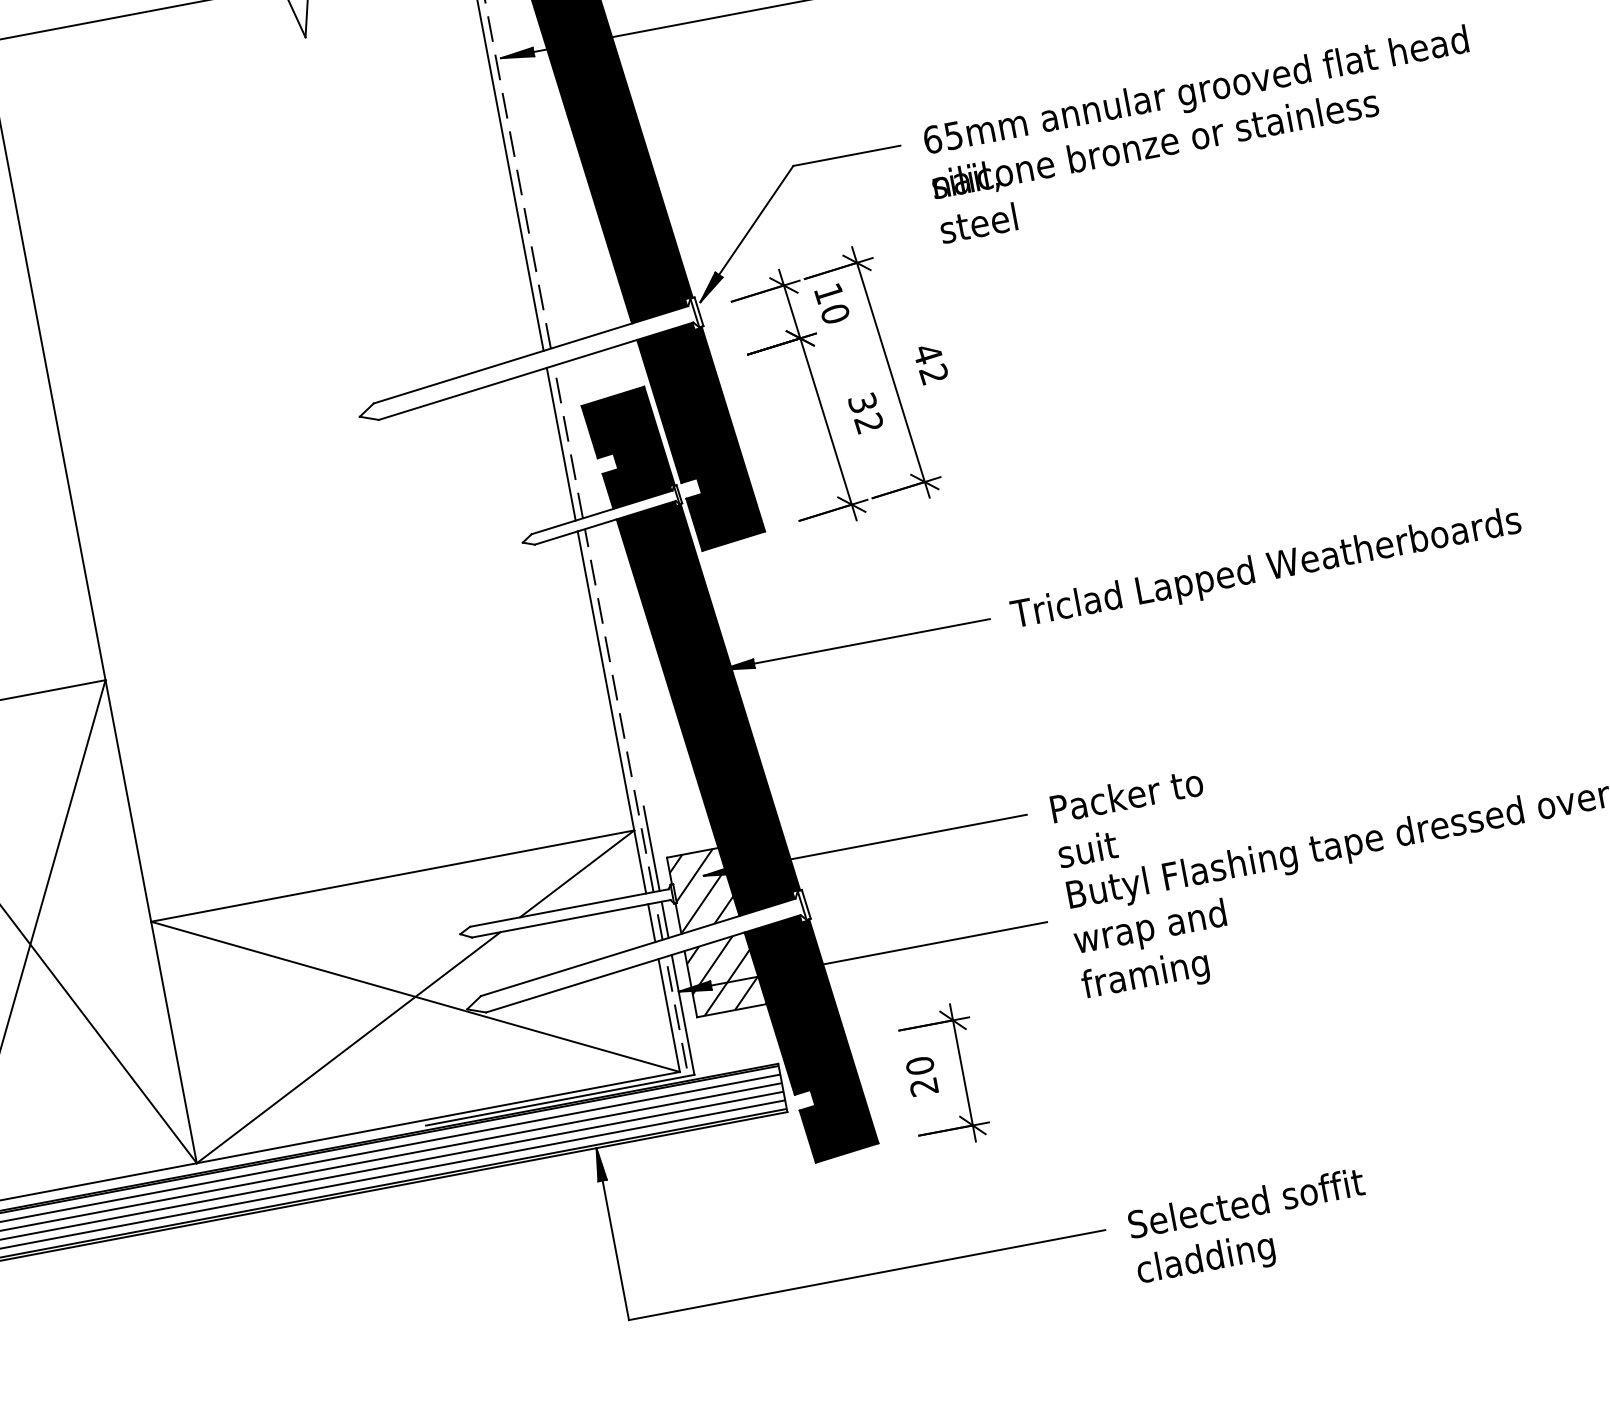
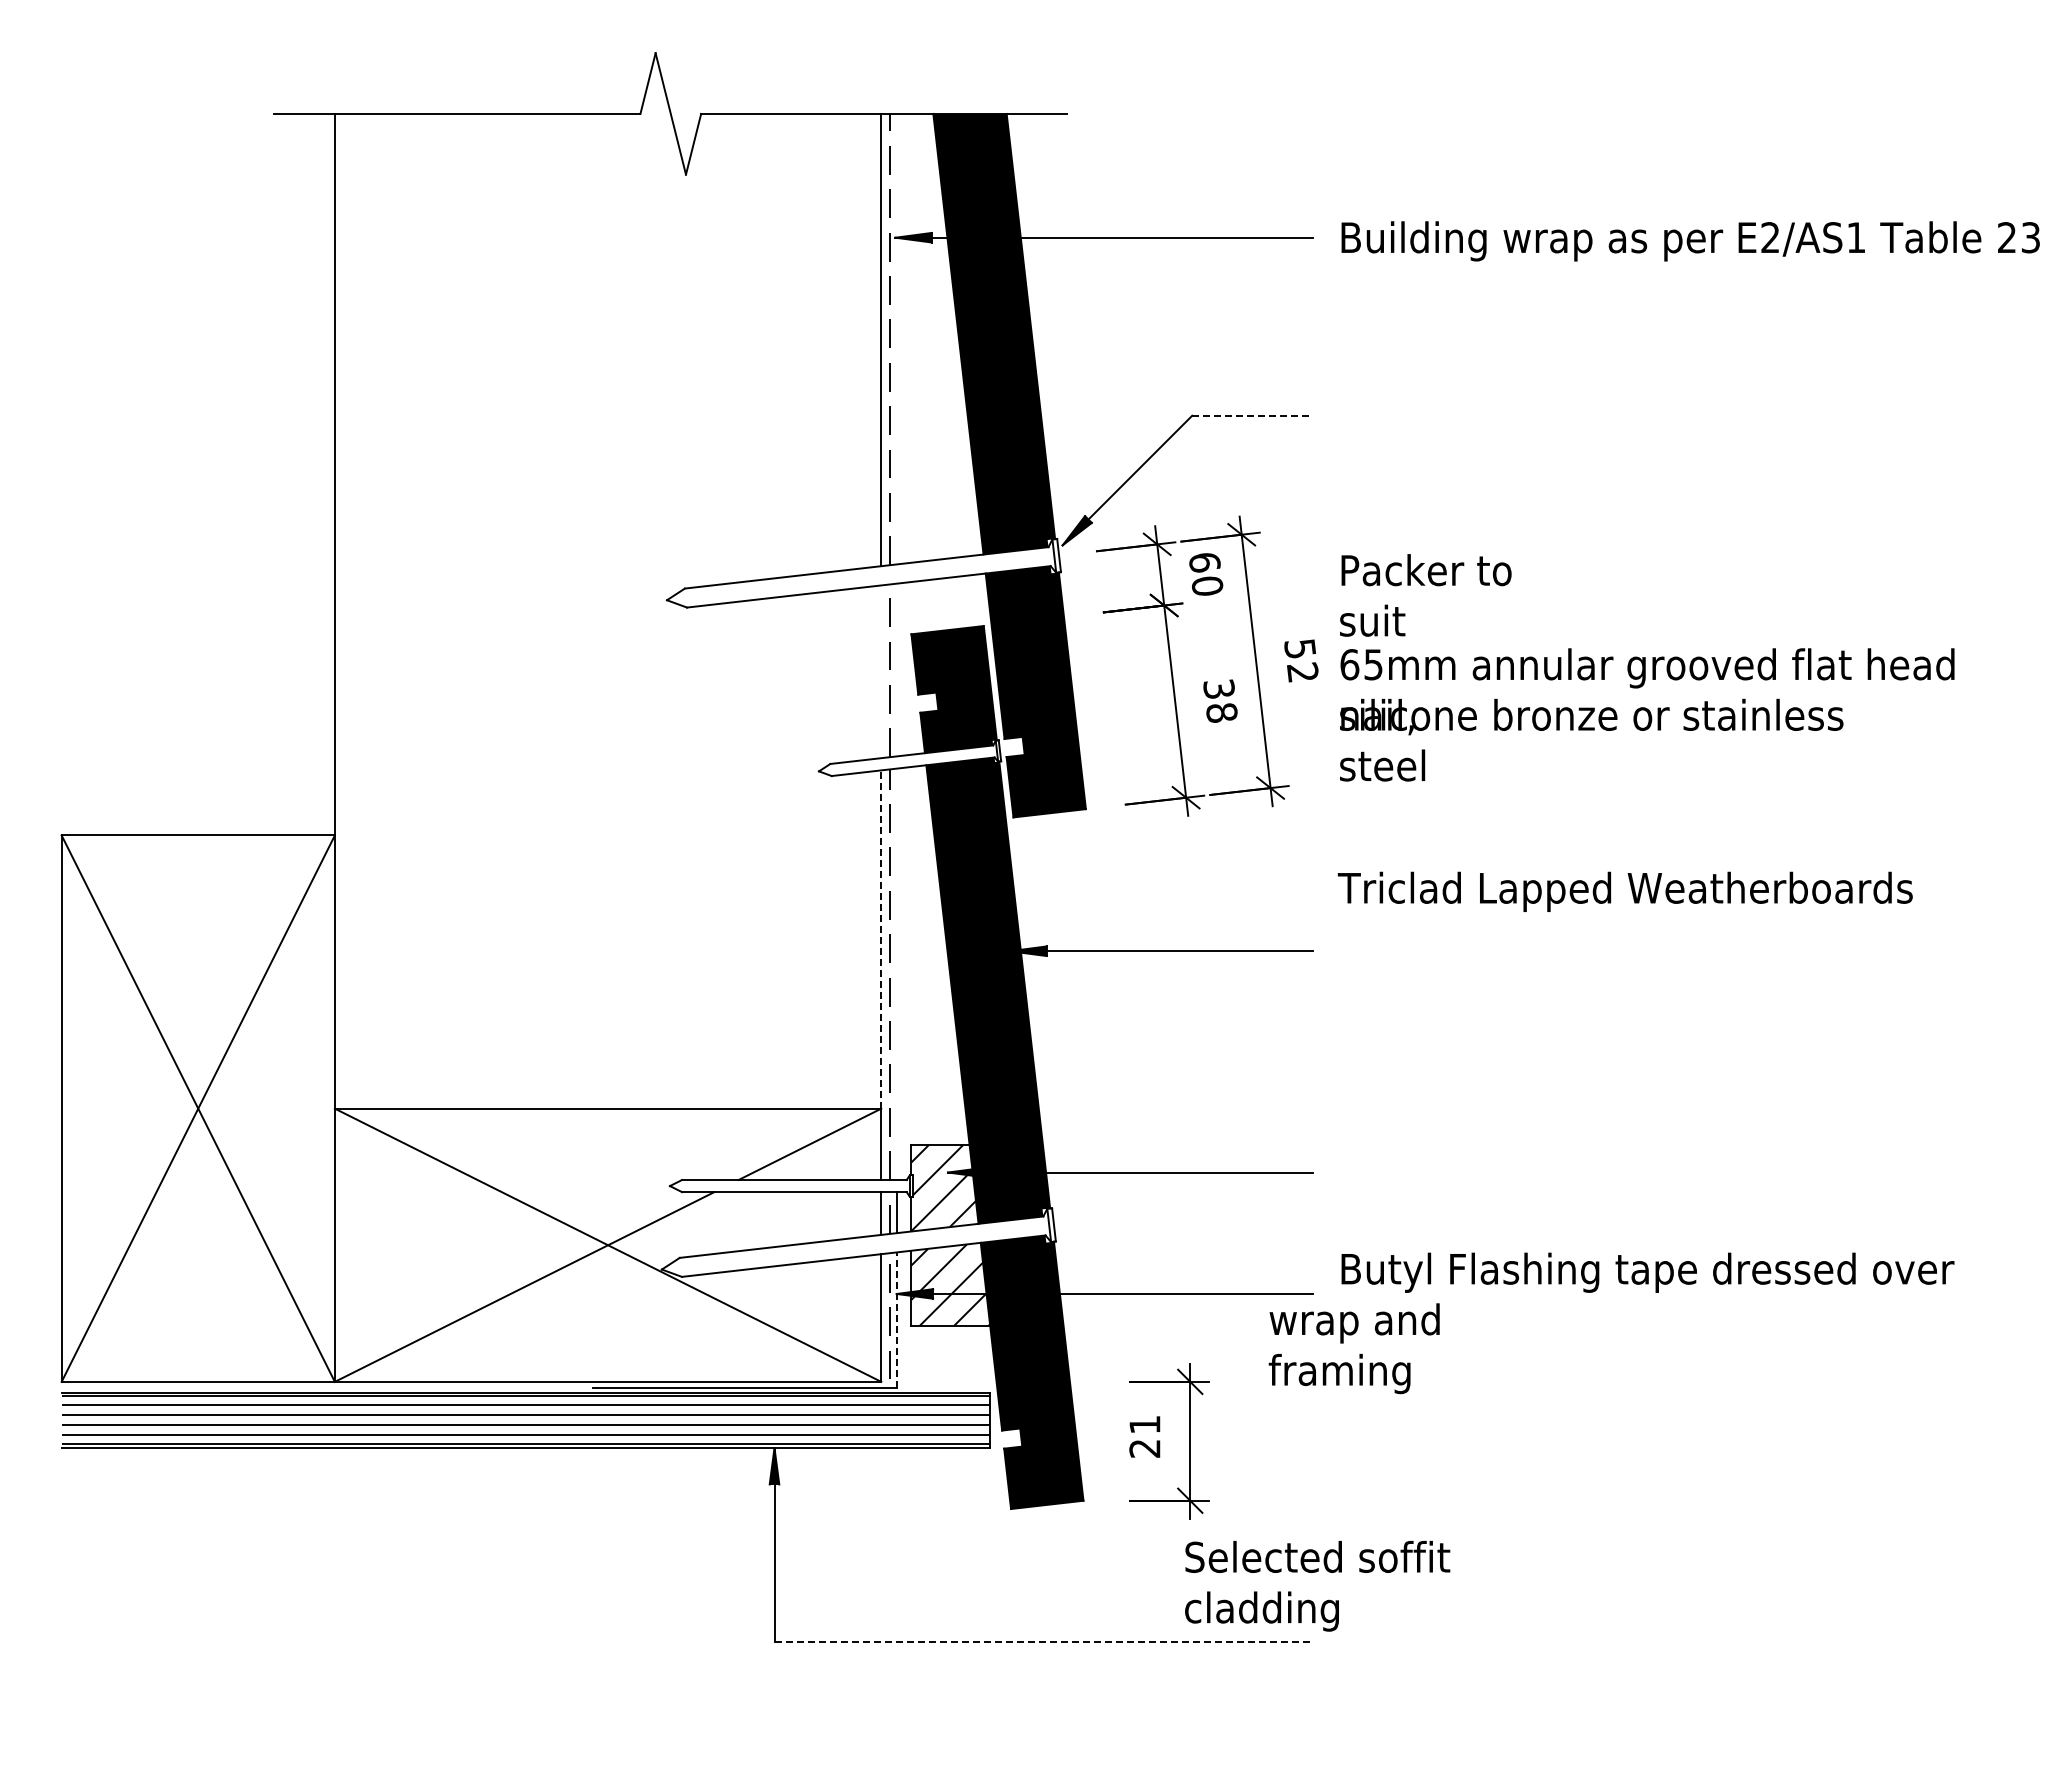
text: (1204, 133) -> (1647, 714), moved
line: (846, 155) -> (1252, 415), solid -> dashed
text: (828, 293) -> (1204, 562), 10 -> 60
text: (928, 354) -> (1300, 649), 42 -> 52
text: (868, 423) -> (1221, 712), 32 -> 38
line: (561, 443) -> (881, 671), removed
text: (1265, 570) -> (1624, 891), moved
line: (606, 680) -> (881, 939), solid -> dashed
text: (1130, 818) -> (1425, 595), moved
line: (651, 849) -> (896, 1132), removed
text: (1153, 951) -> (1353, 1348), moved
line: (683, 1015) -> (896, 1320), solid -> dashed
text: (919, 1065) -> (1144, 1424), 20 -> 21
text: (1250, 1229) -> (1317, 1586), moved
line: (867, 1275) -> (1044, 1642), solid -> dashed

